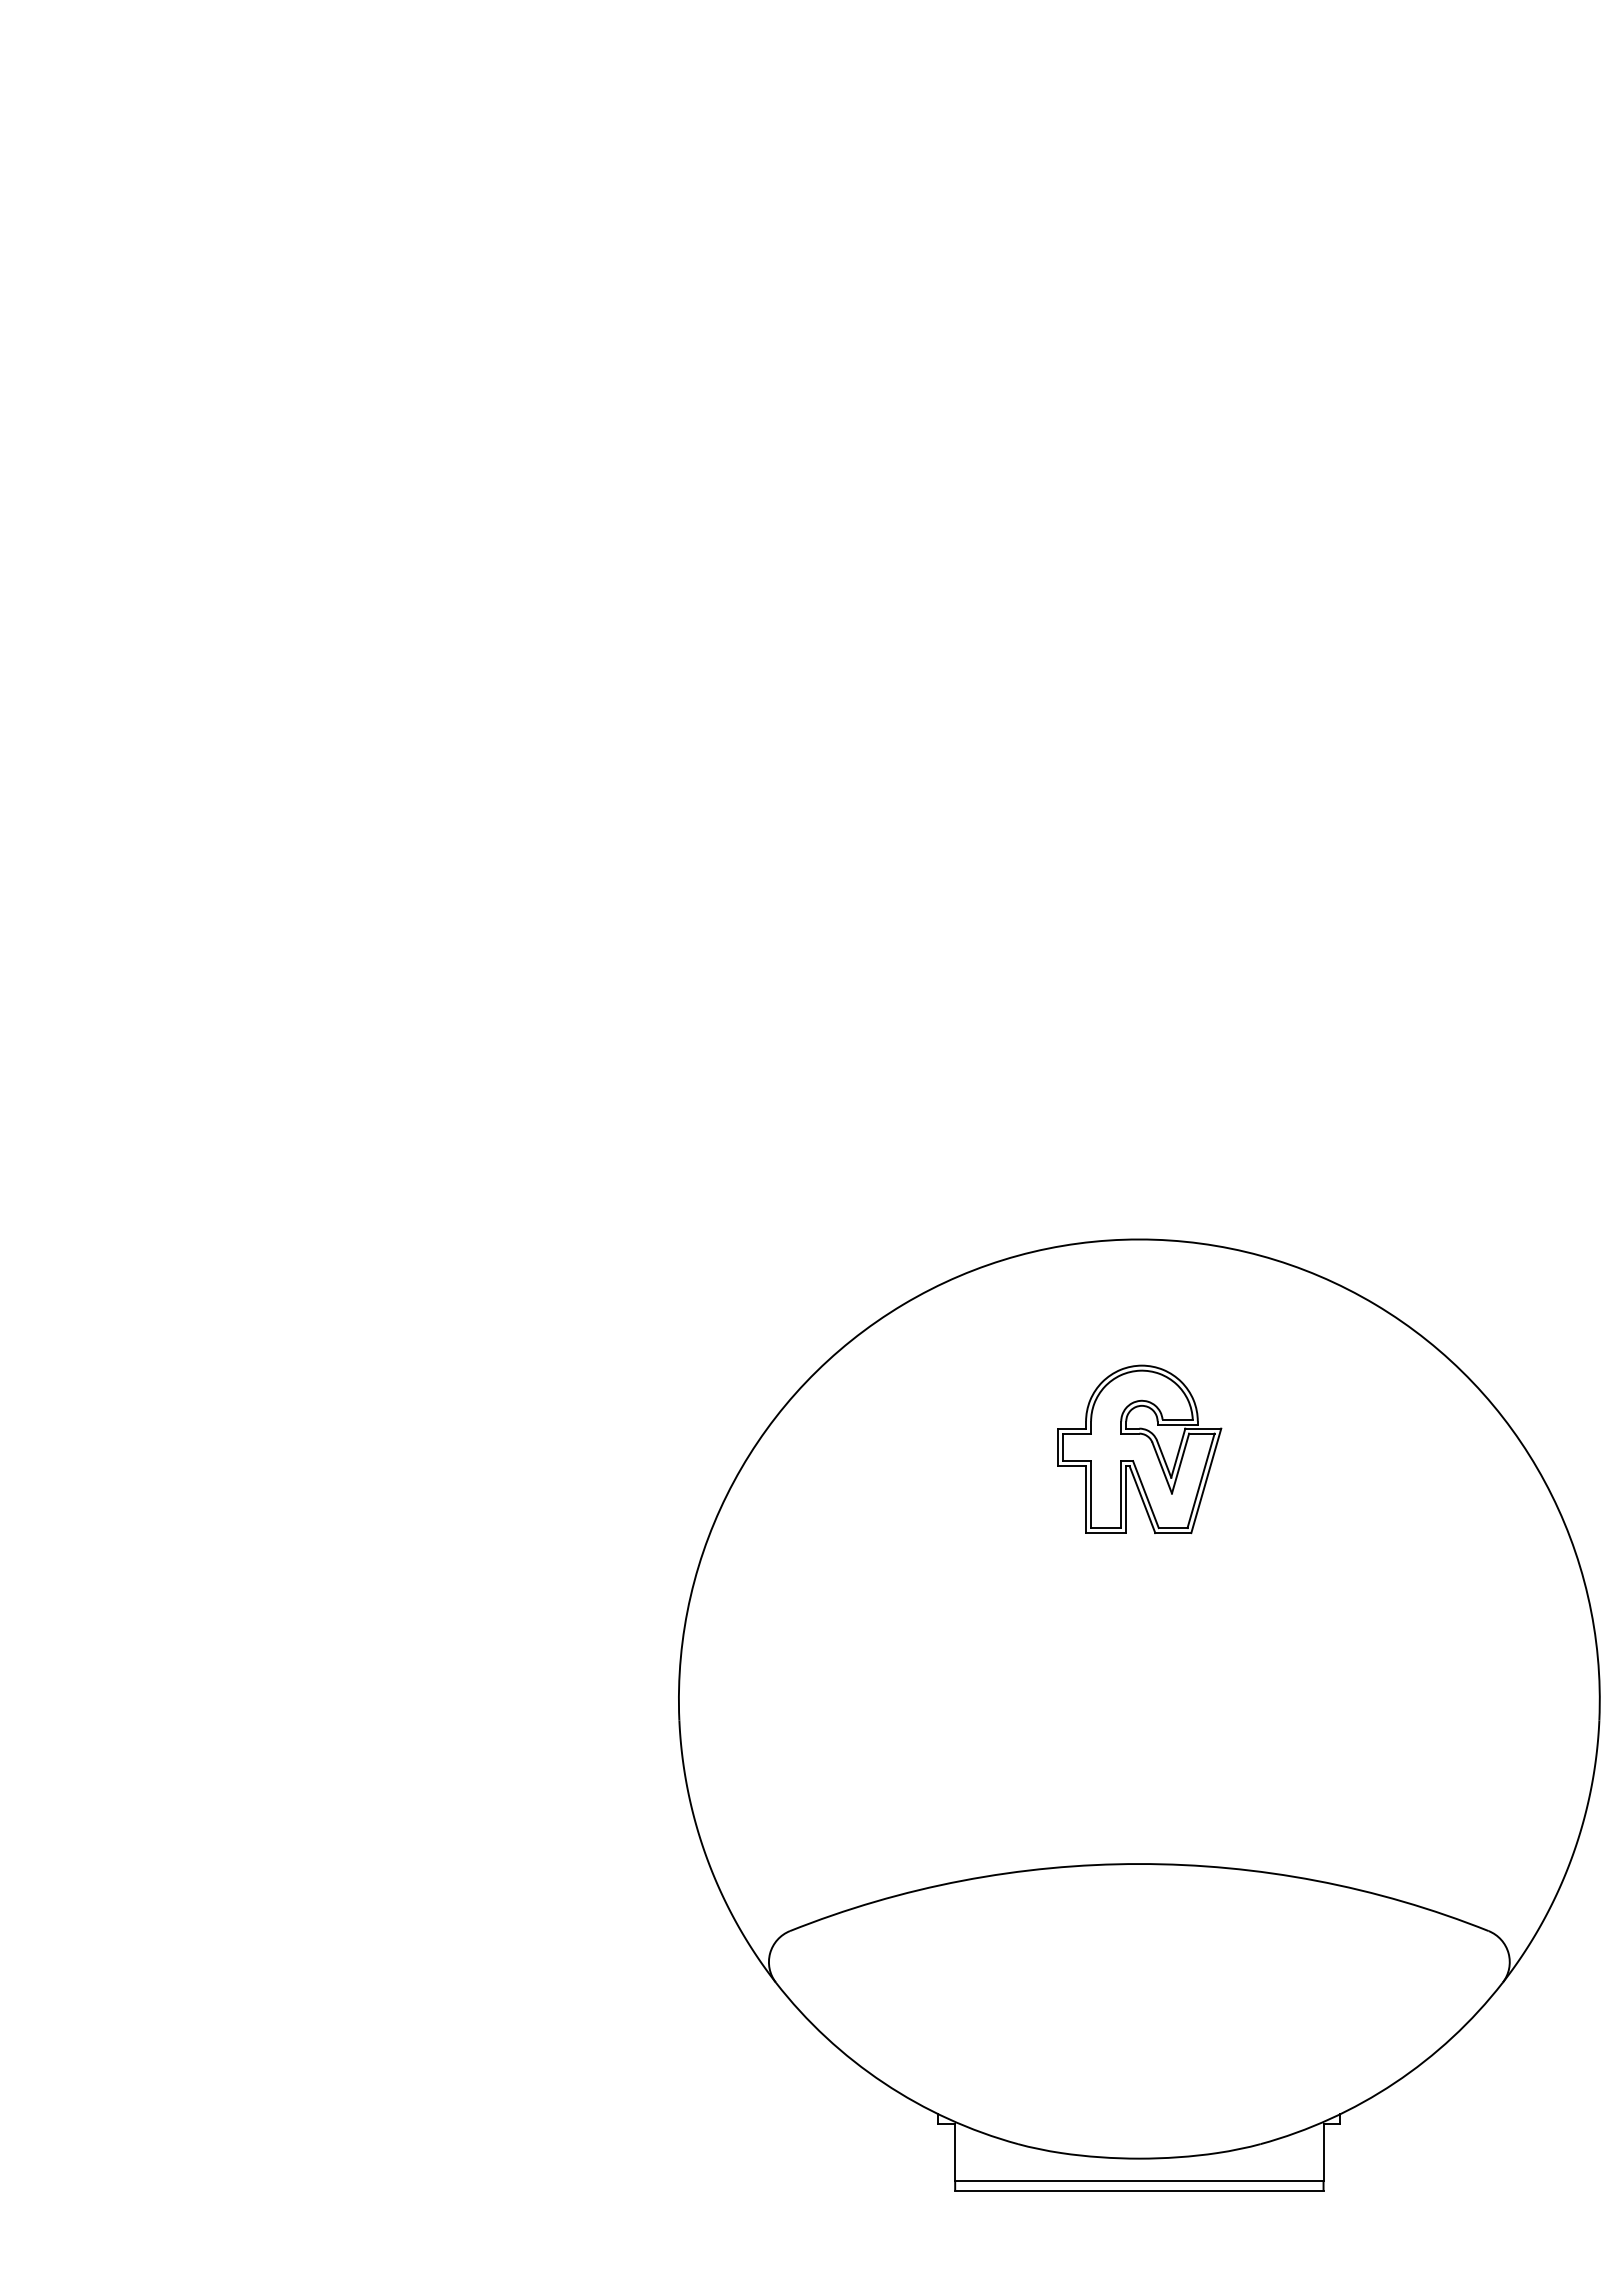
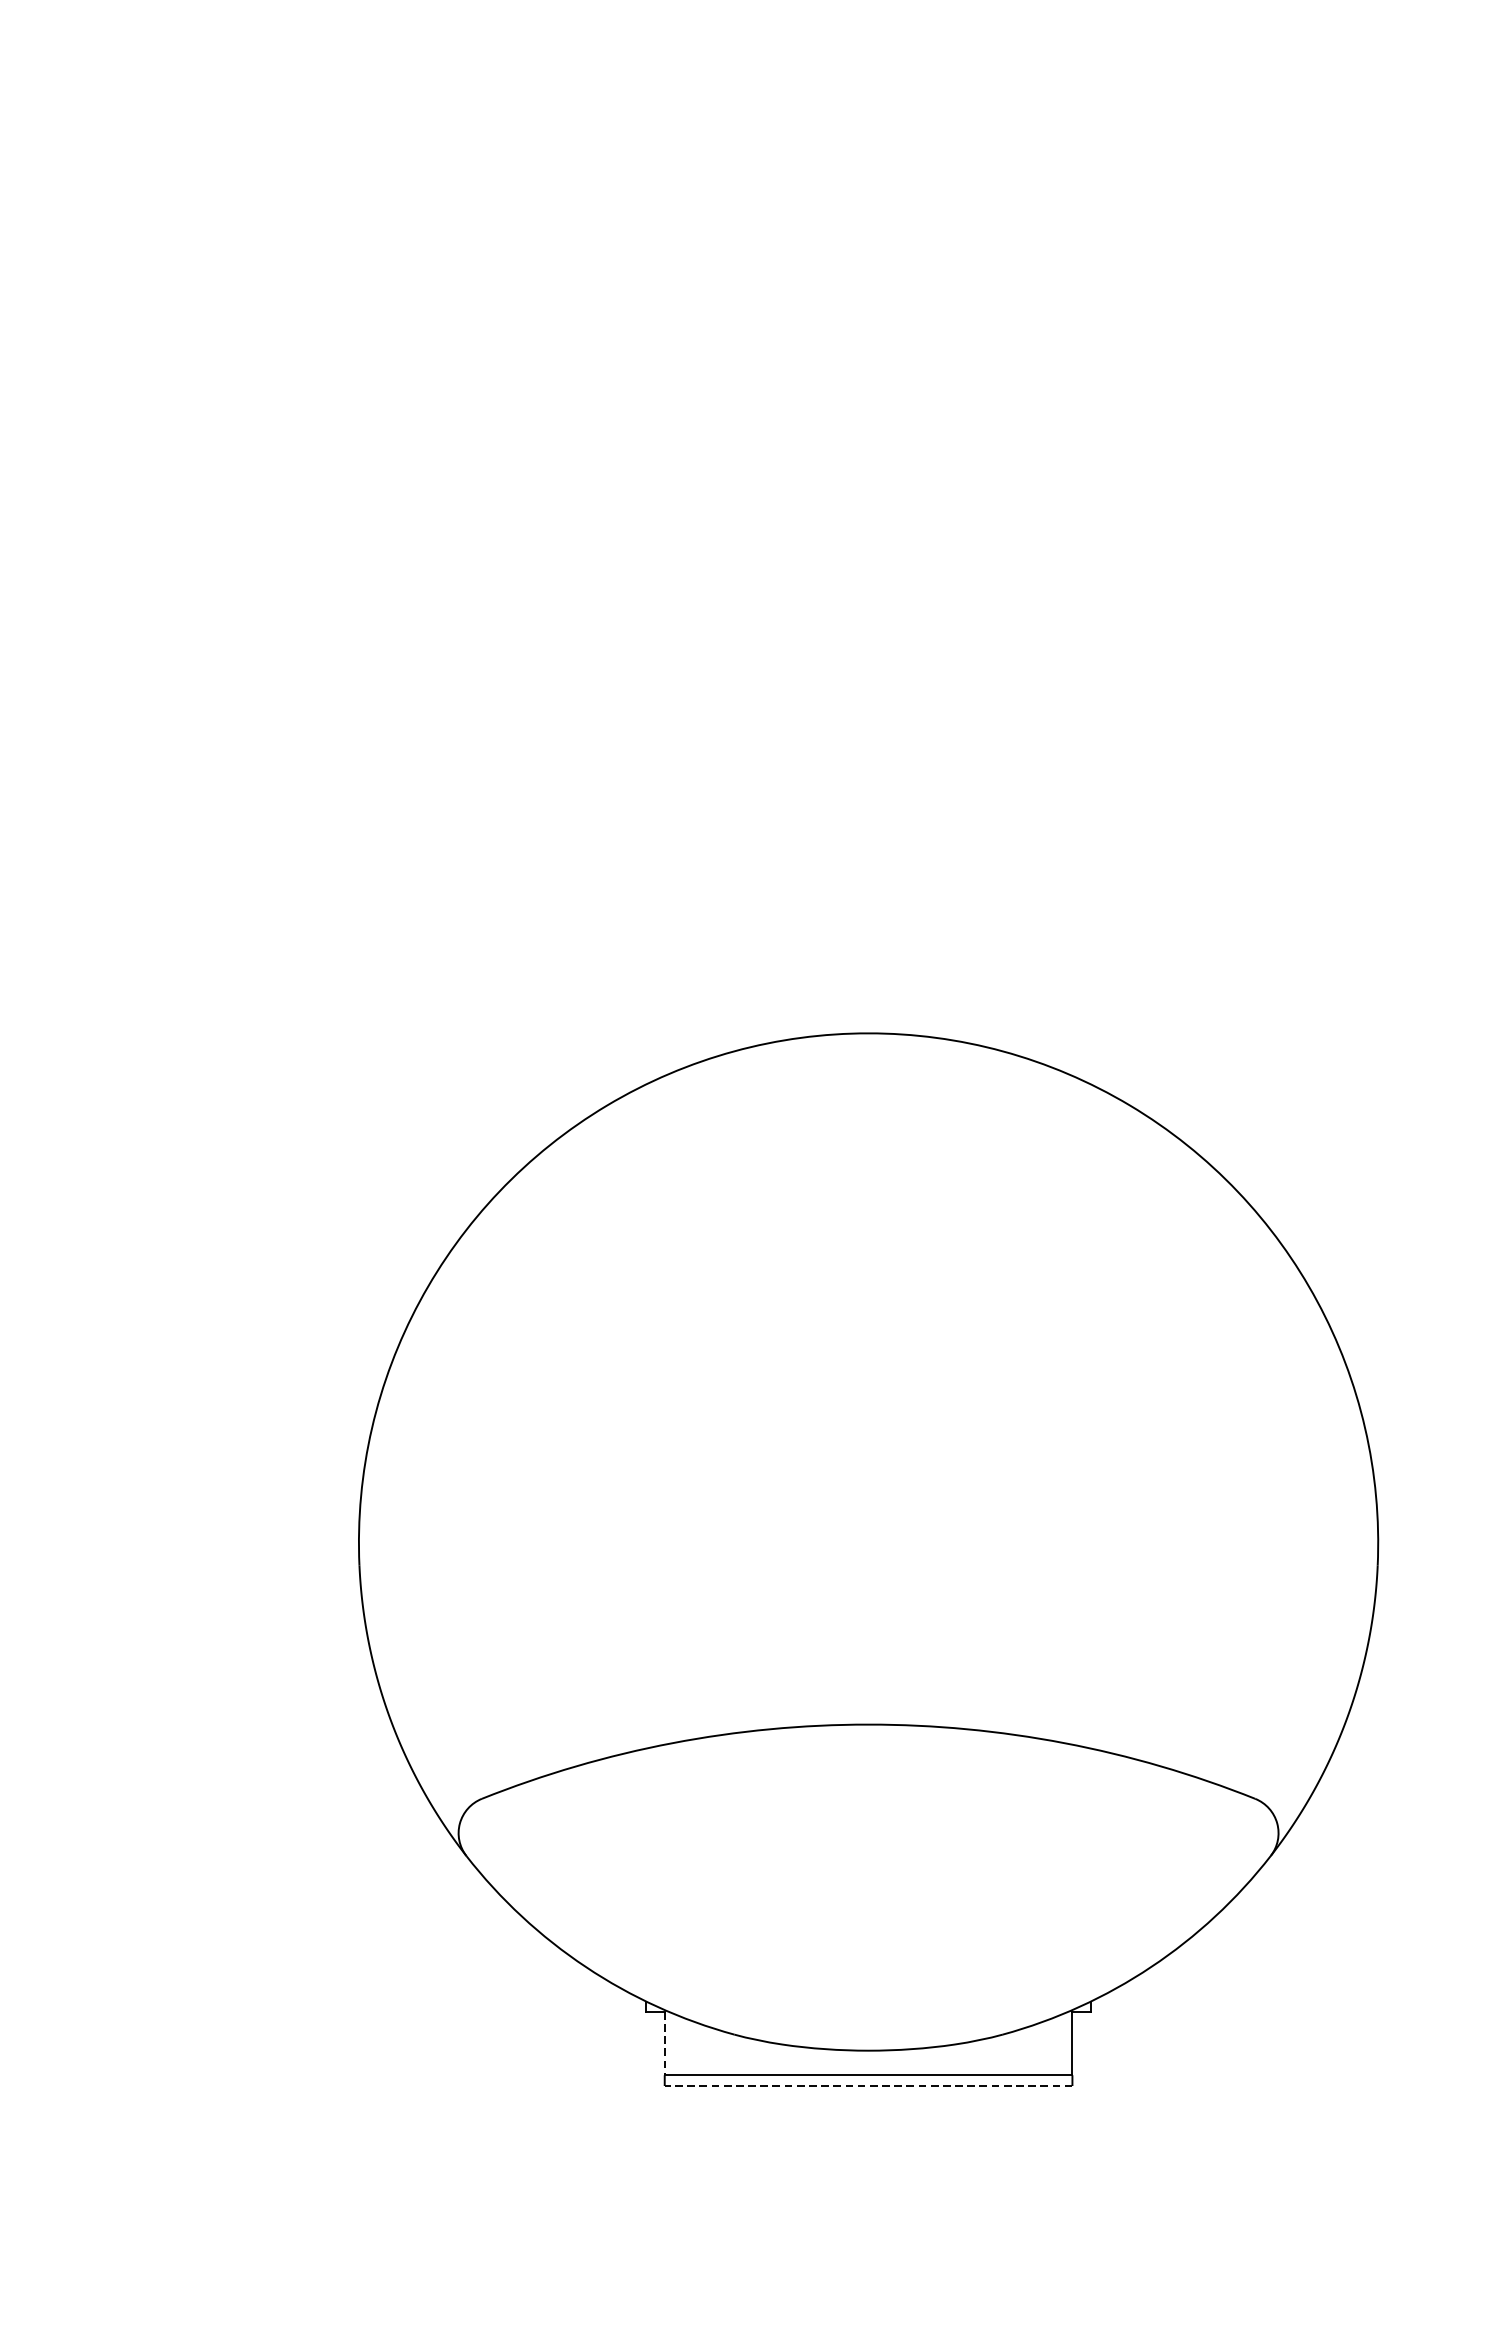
part: (1139, 1449) -> (868, 1265), removed
line: (955, 2152) -> (665, 2043), solid -> dashed
line: (1138, 2190) -> (867, 2085), solid -> dashed

